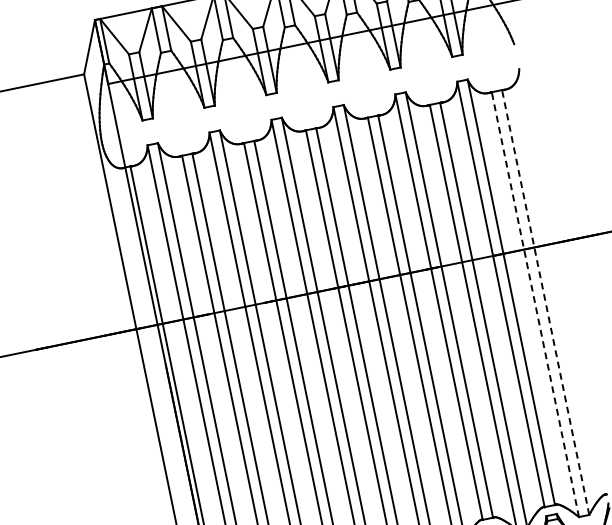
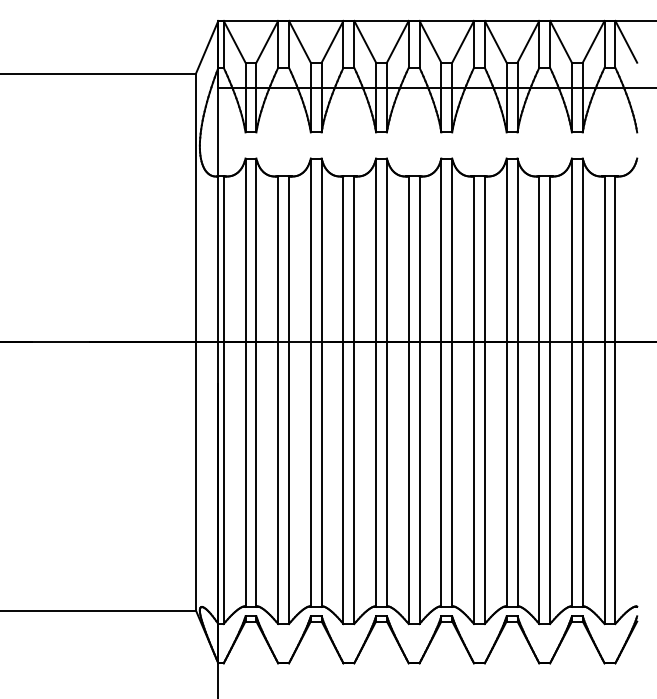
line: (545, 302) -> (615, 400), dashed -> solid
line: (535, 304) -> (604, 400), dashed -> solid

